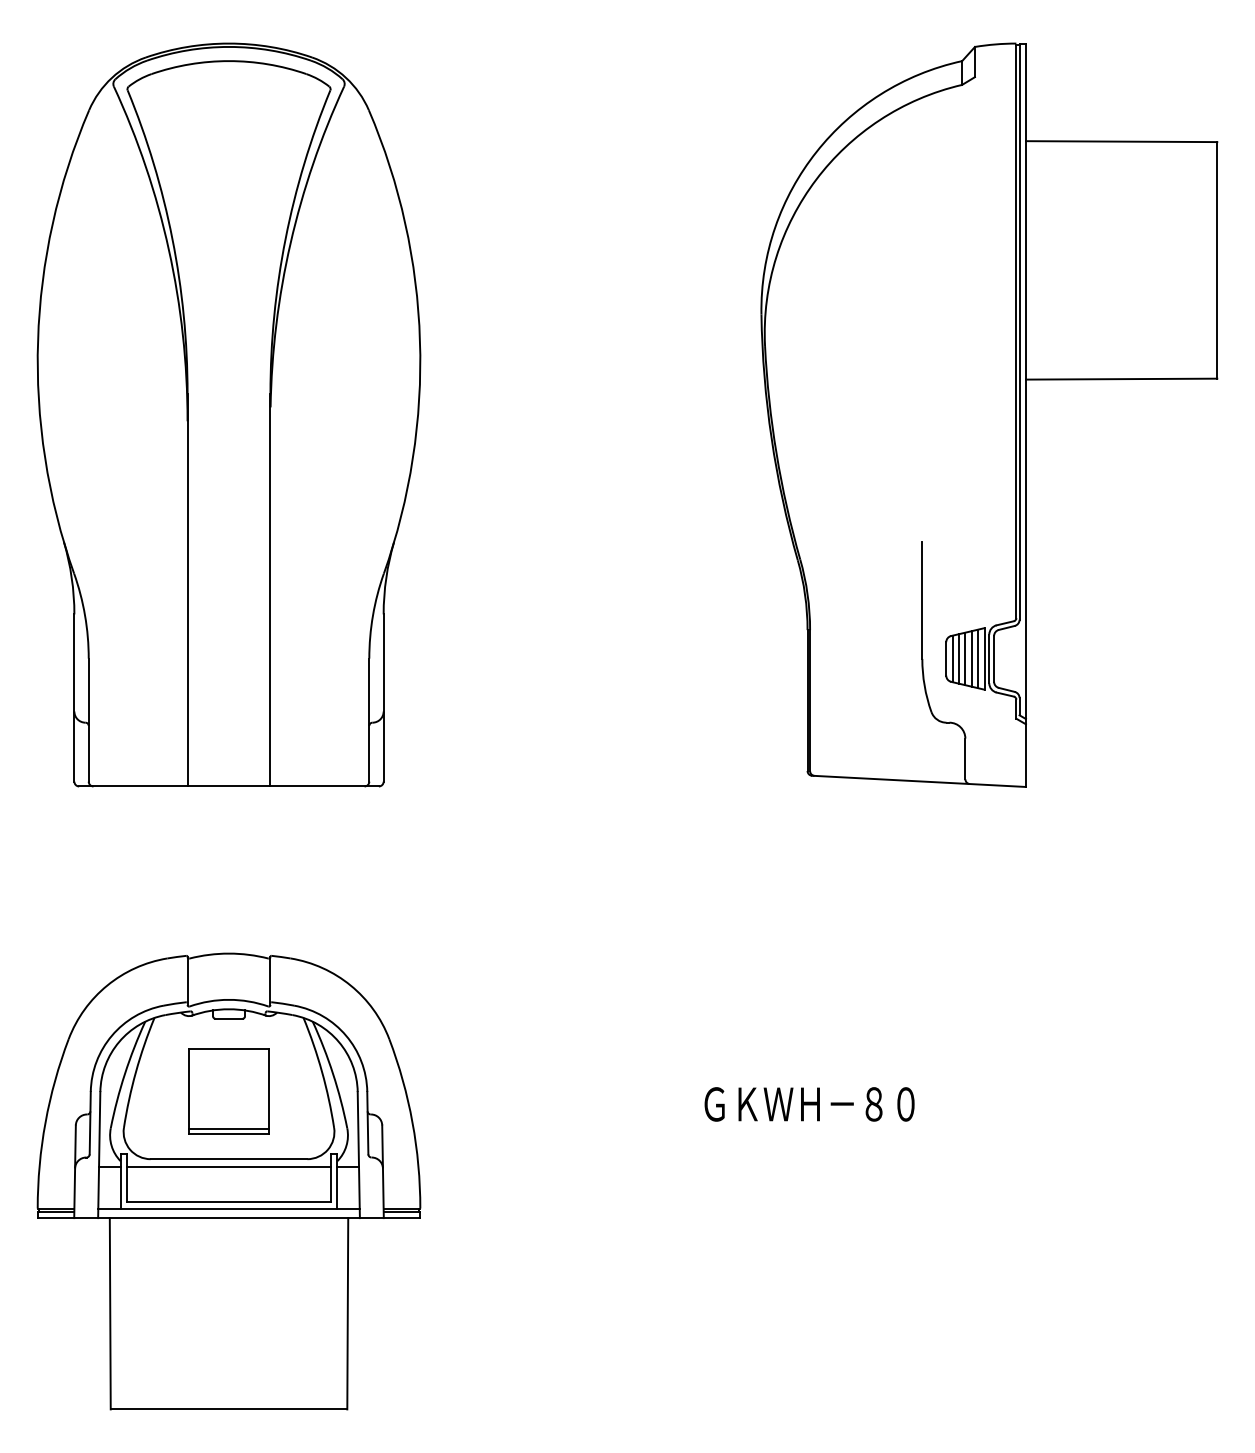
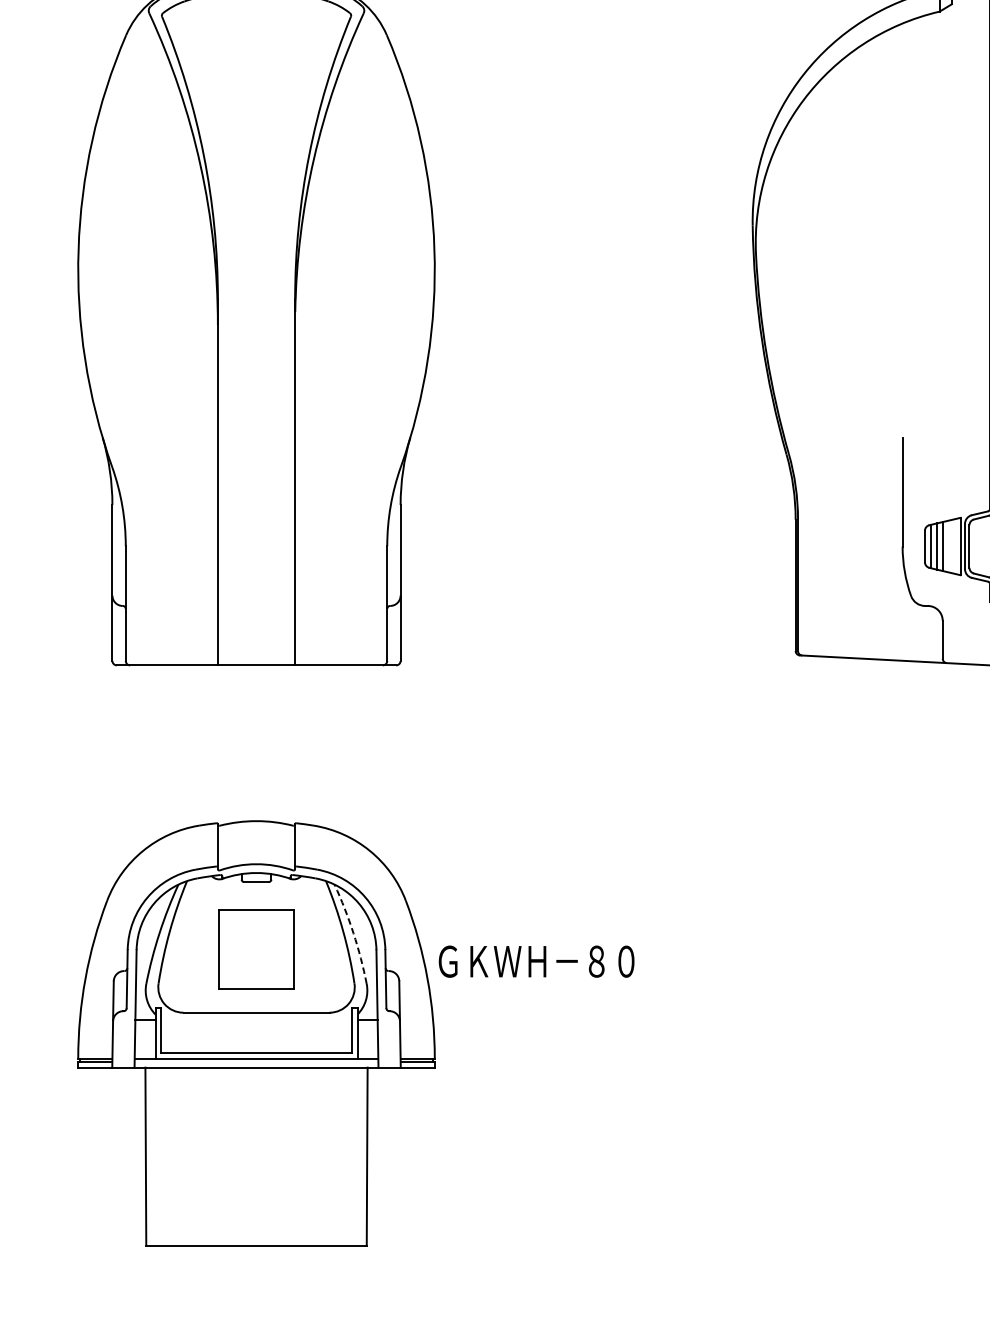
line: (971, 658) -> (948, 546), removed
line: (978, 658) -> (954, 546), removed
arc: (333, 1073) -> (353, 932), solid -> dashed
text: (809, 1104) -> (536, 961), moved
line: (228, 1128) -> (256, 984), removed
line: (229, 1167) -> (256, 1020), removed

